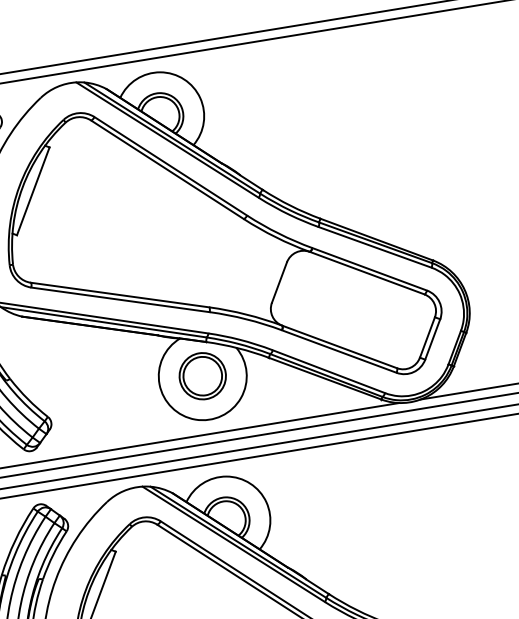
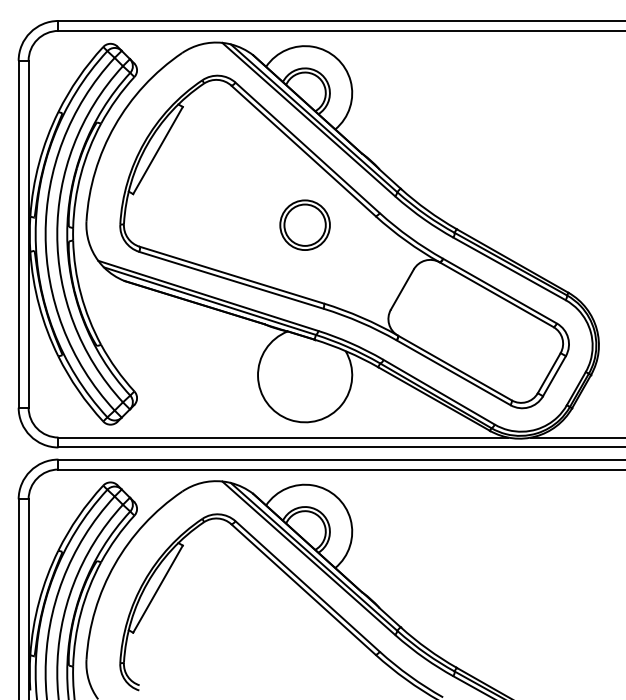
part: (202, 375) -> (304, 224), moved

